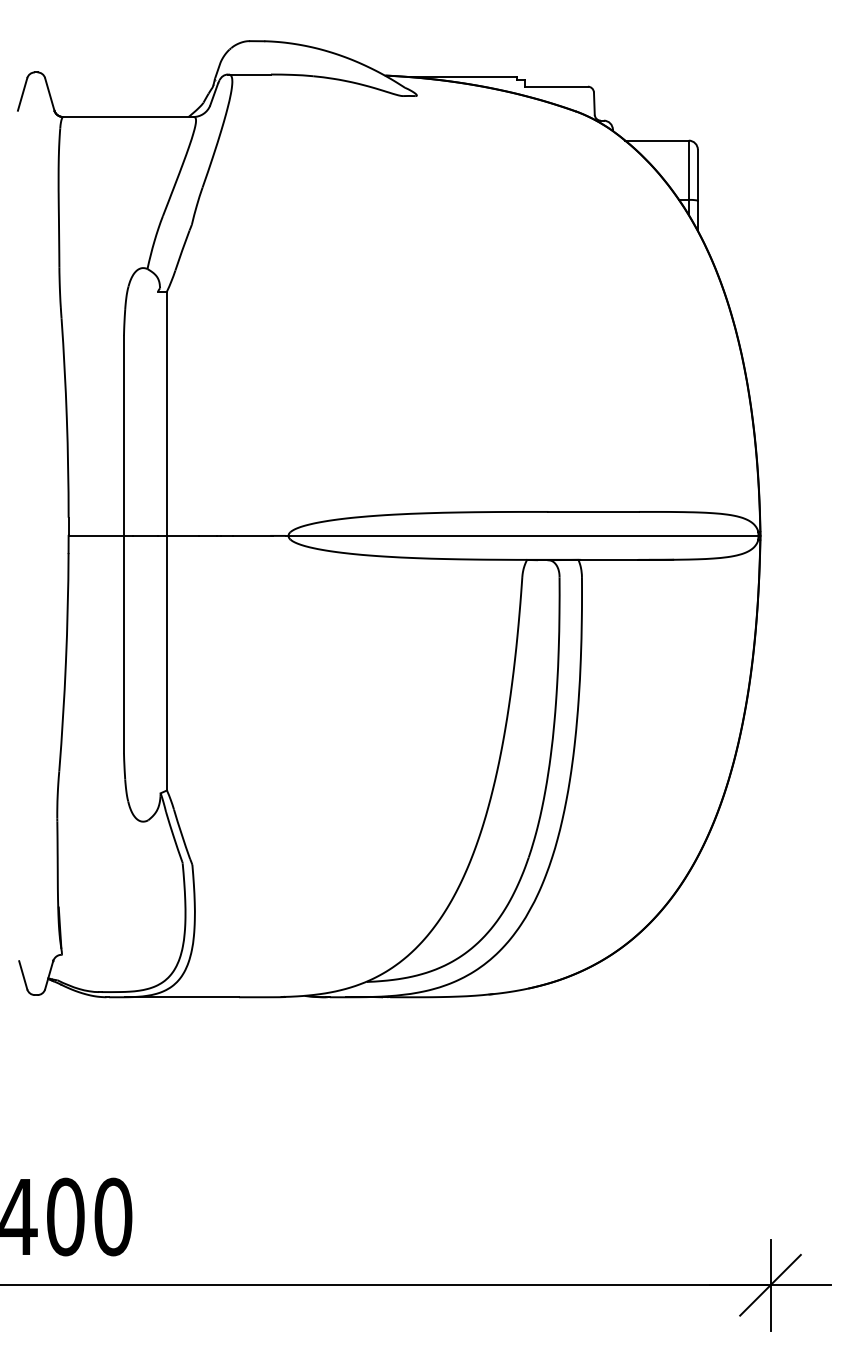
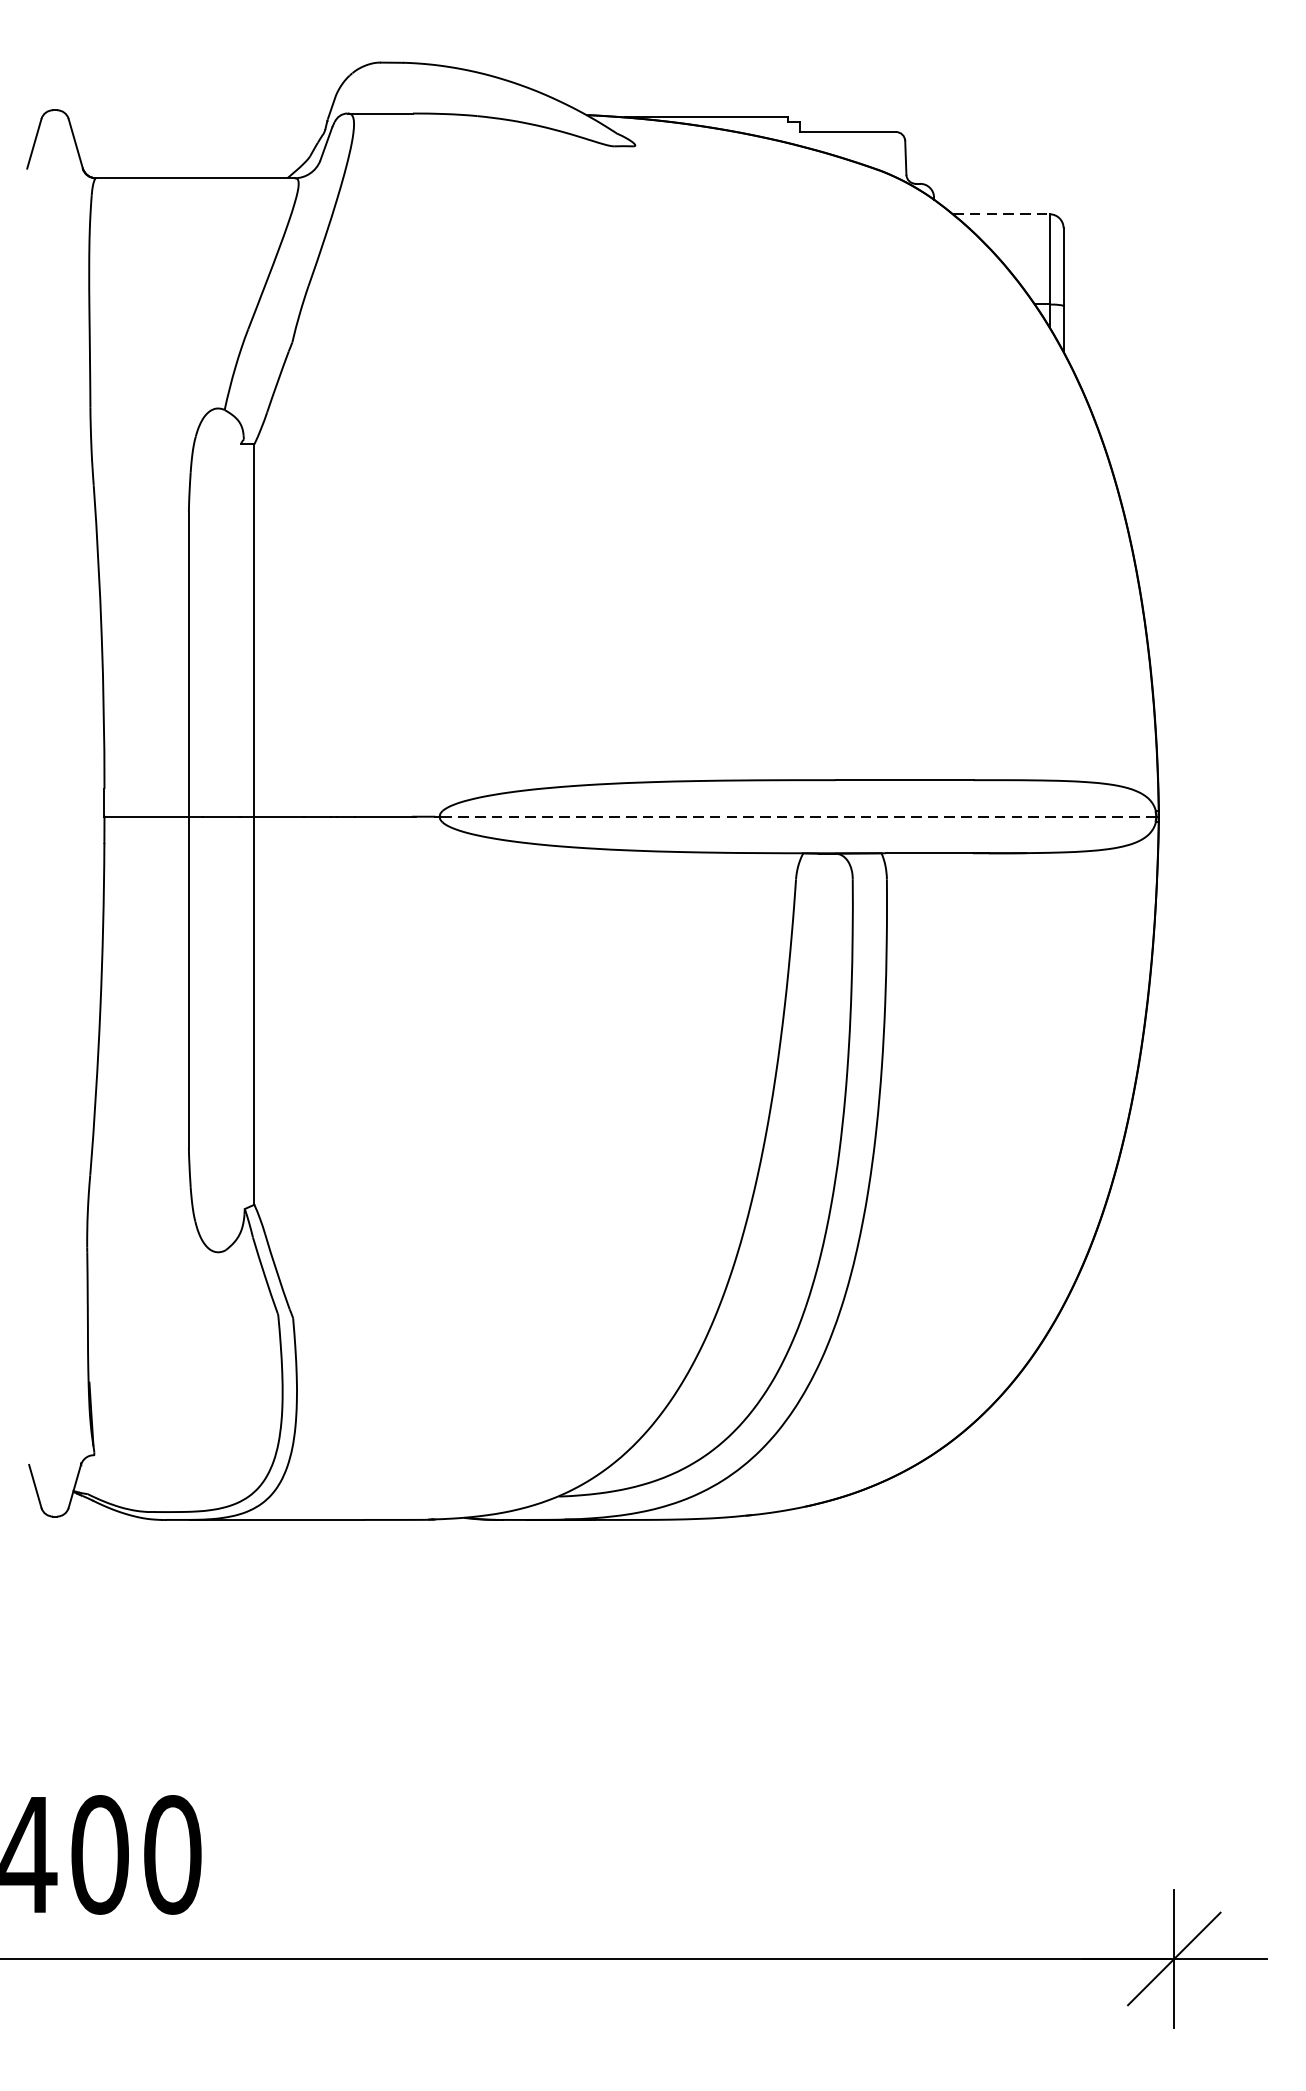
line: (657, 140) -> (1002, 214), solid -> dashed
line: (524, 535) -> (799, 816), solid -> dashed

